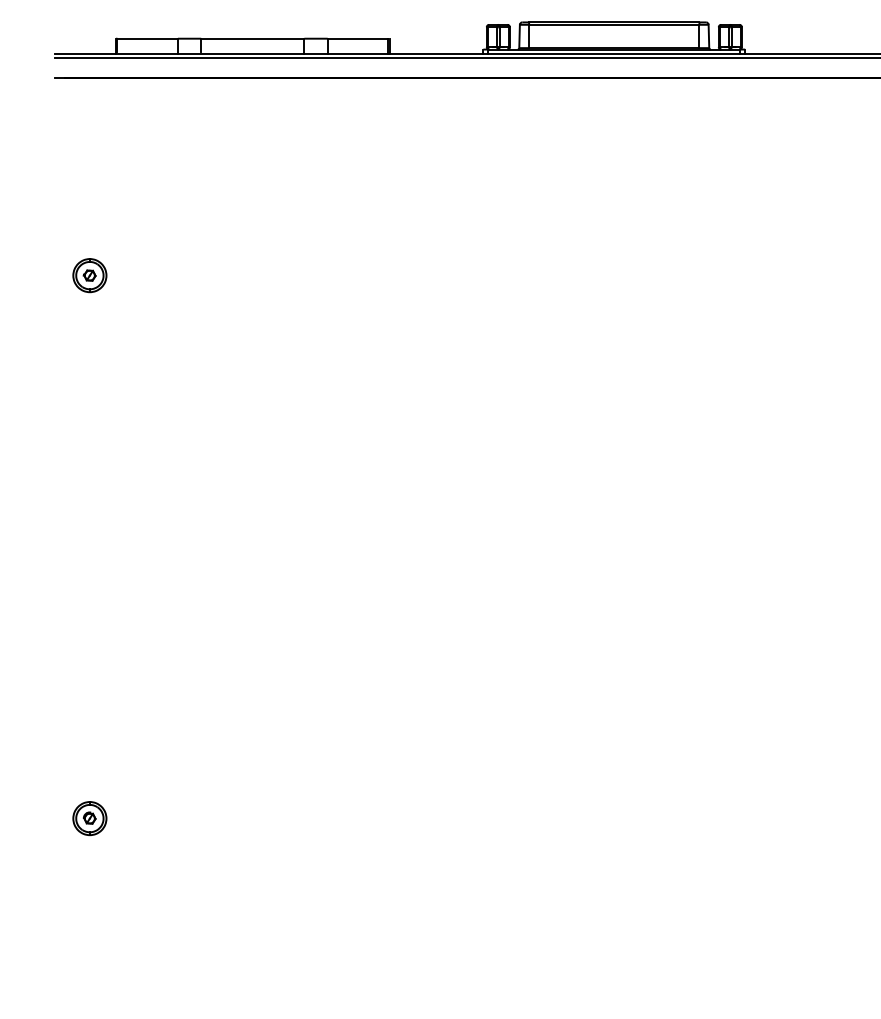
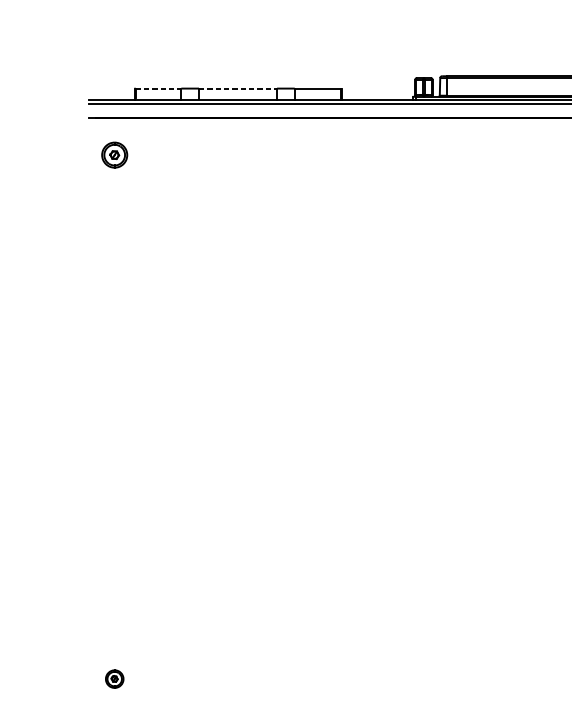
line: (148, 38) -> (159, 88), solid -> dashed
line: (252, 38) -> (237, 88), solid -> dashed
part: (89, 275) -> (114, 155), moved
part: (89, 818) -> (114, 678), size x0.7

